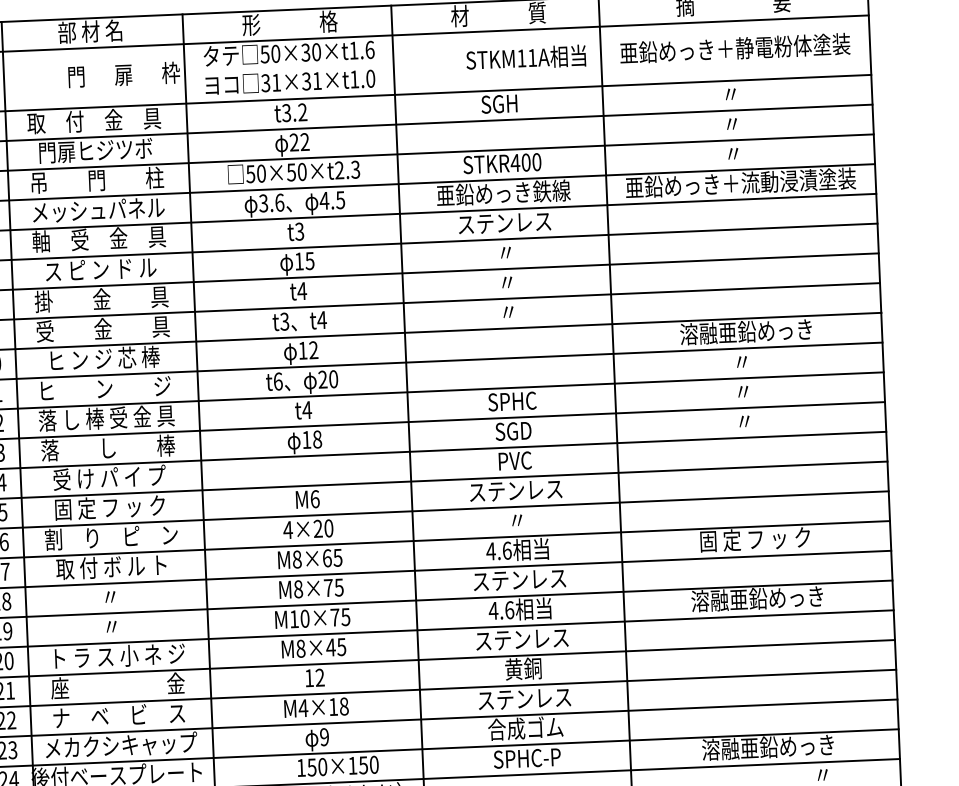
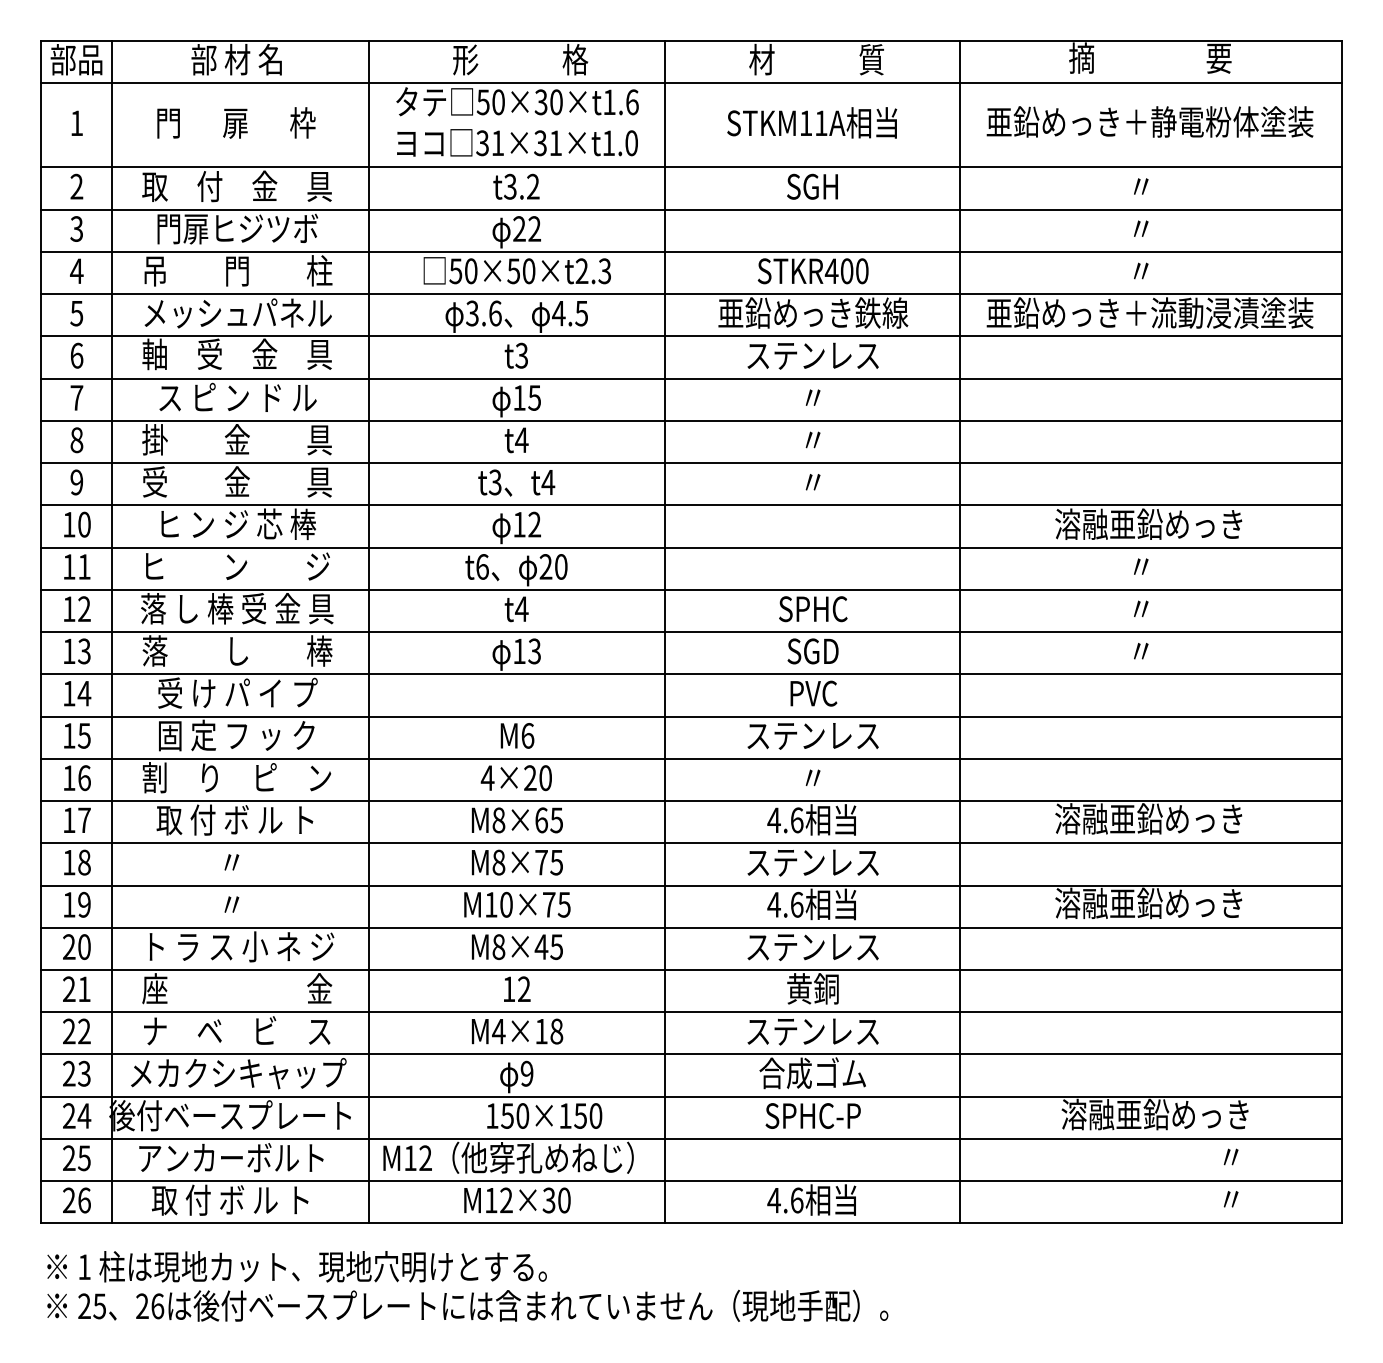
text: (526, 57) -> (812, 122), moved
text: (124, 74) -> (236, 122), moved
text: (317, 439) -> (534, 651), 18 -> 13
text: (754, 539) -> (1148, 818), 固 定 フ ッ ク -> 溶融亜鉛めっき

